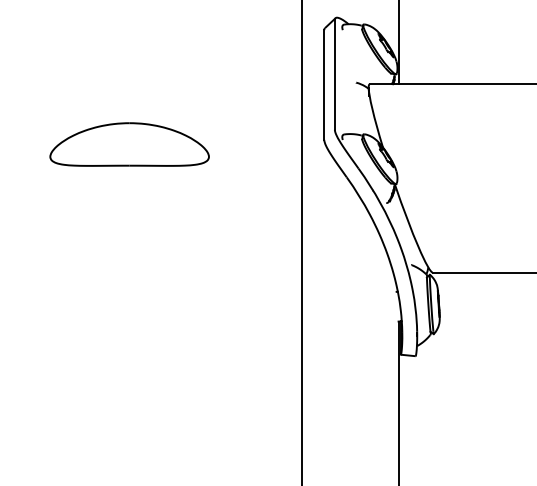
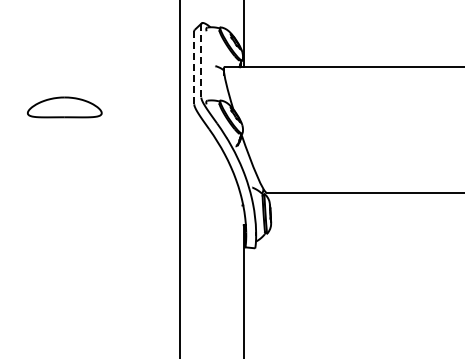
line: (335, 75) -> (201, 61), solid -> dashed
line: (324, 84) -> (194, 67), solid -> dashed
part: (129, 144) -> (64, 107), size x0.7

